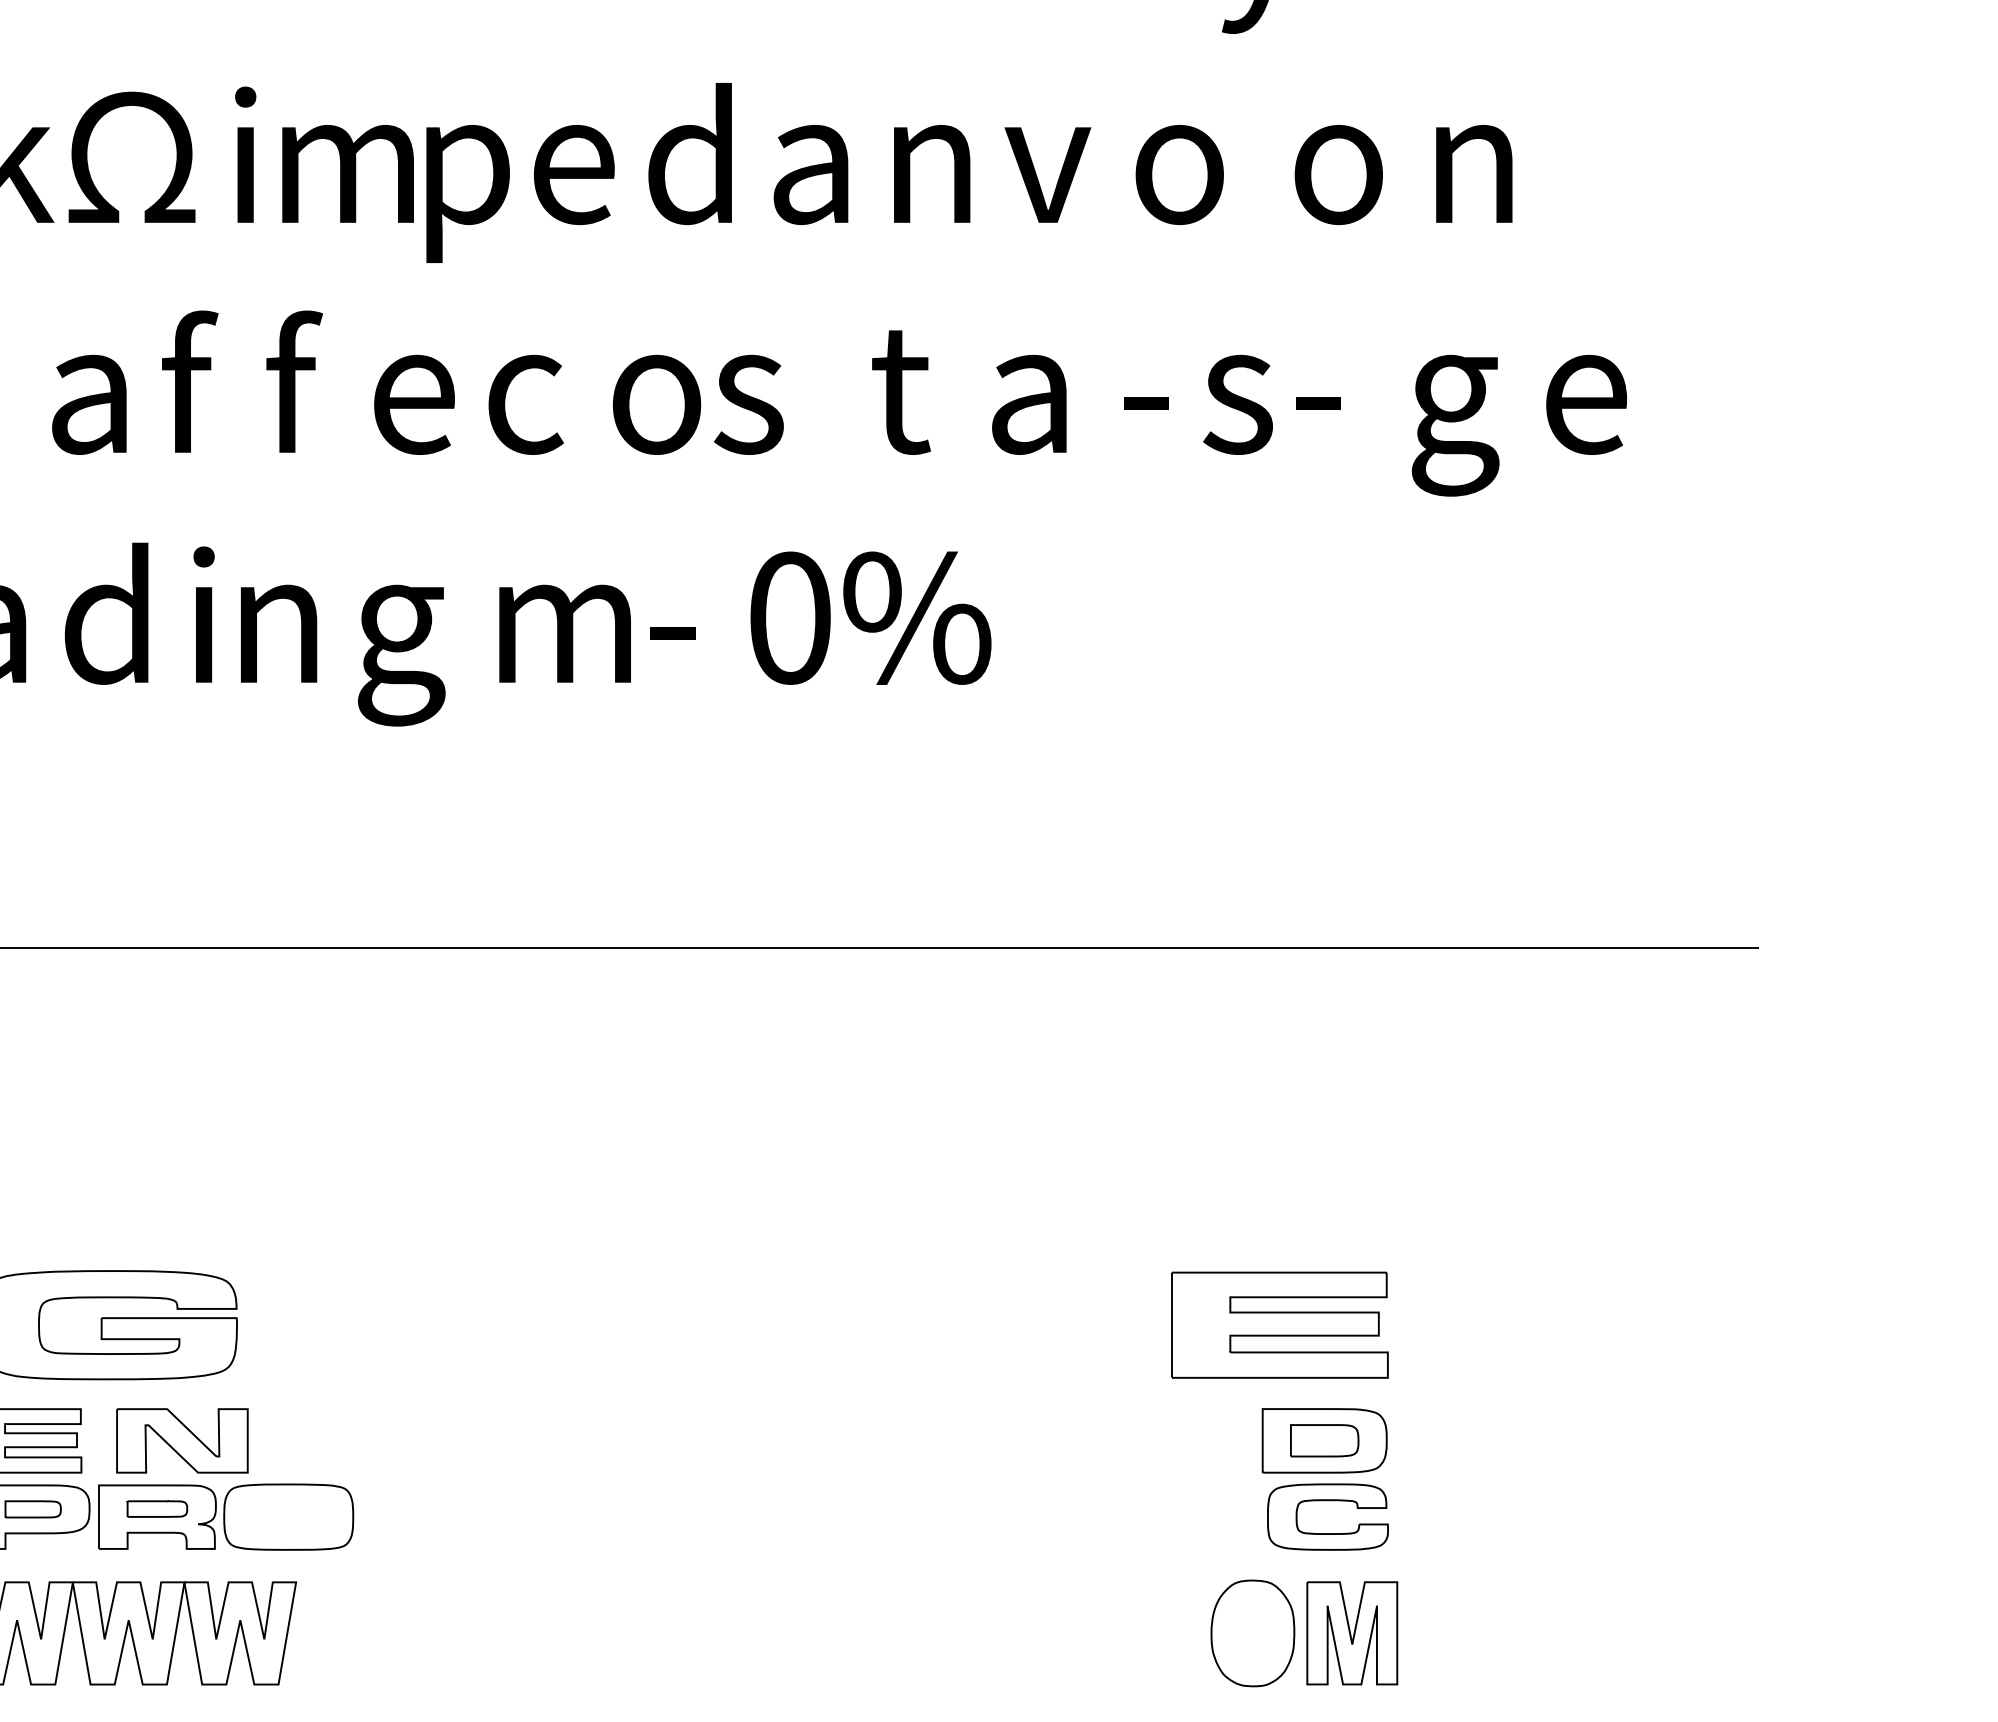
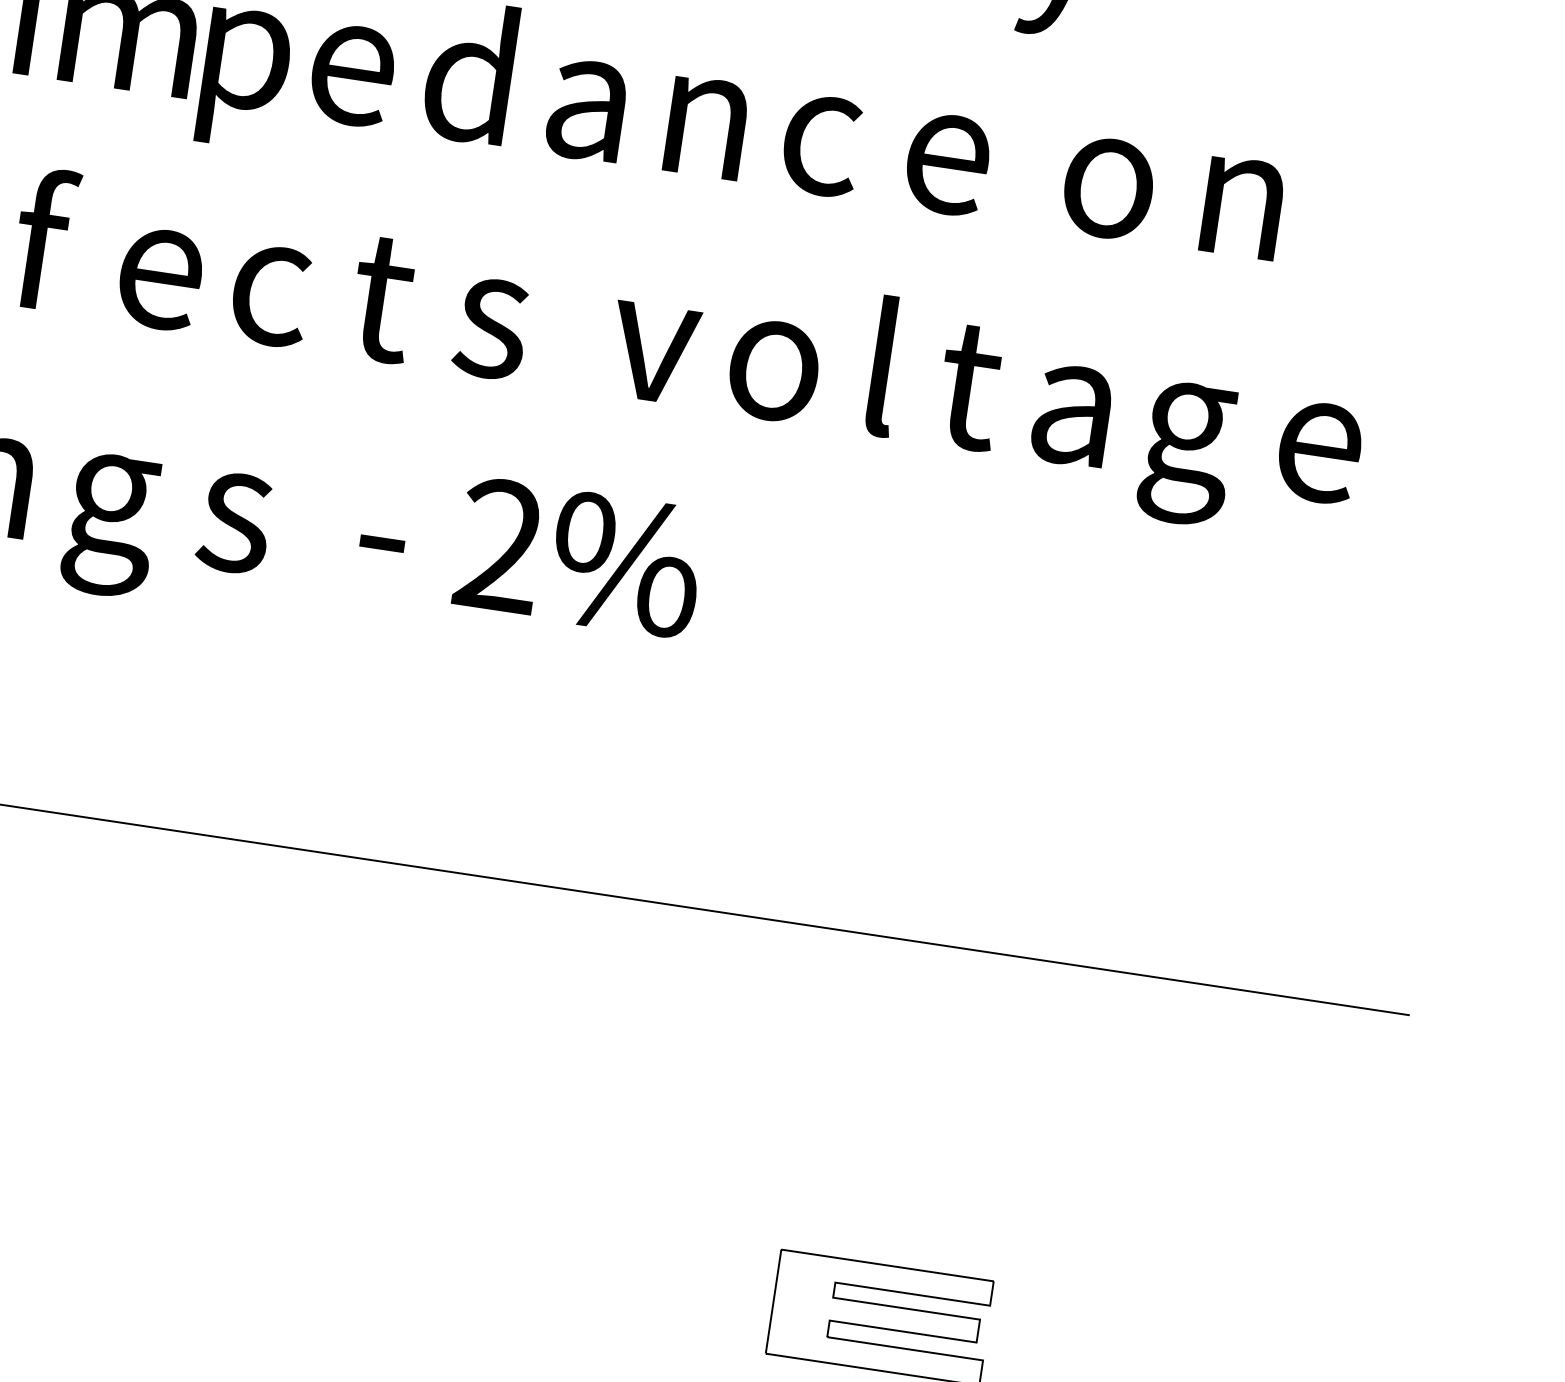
text: (1180, 174) -> (952, 164), o -> e
text: (1047, 175) -> (820, 146), v -> c
text: (1146, 383) -> (887, 366), - -> l
text: (654, 392) -> (399, 302), o -> t
text: (912, 392) -> (654, 340), t -> v
text: (1237, 392) -> (976, 388), s -> t
text: (1034, 404) -> (773, 370), a -> o
text: (1334, 404) -> (1070, 415), - -> a
text: (789, 617) -> (499, 545), 0 -> 2
text: (559, 634) -> (269, 527), m -> s

